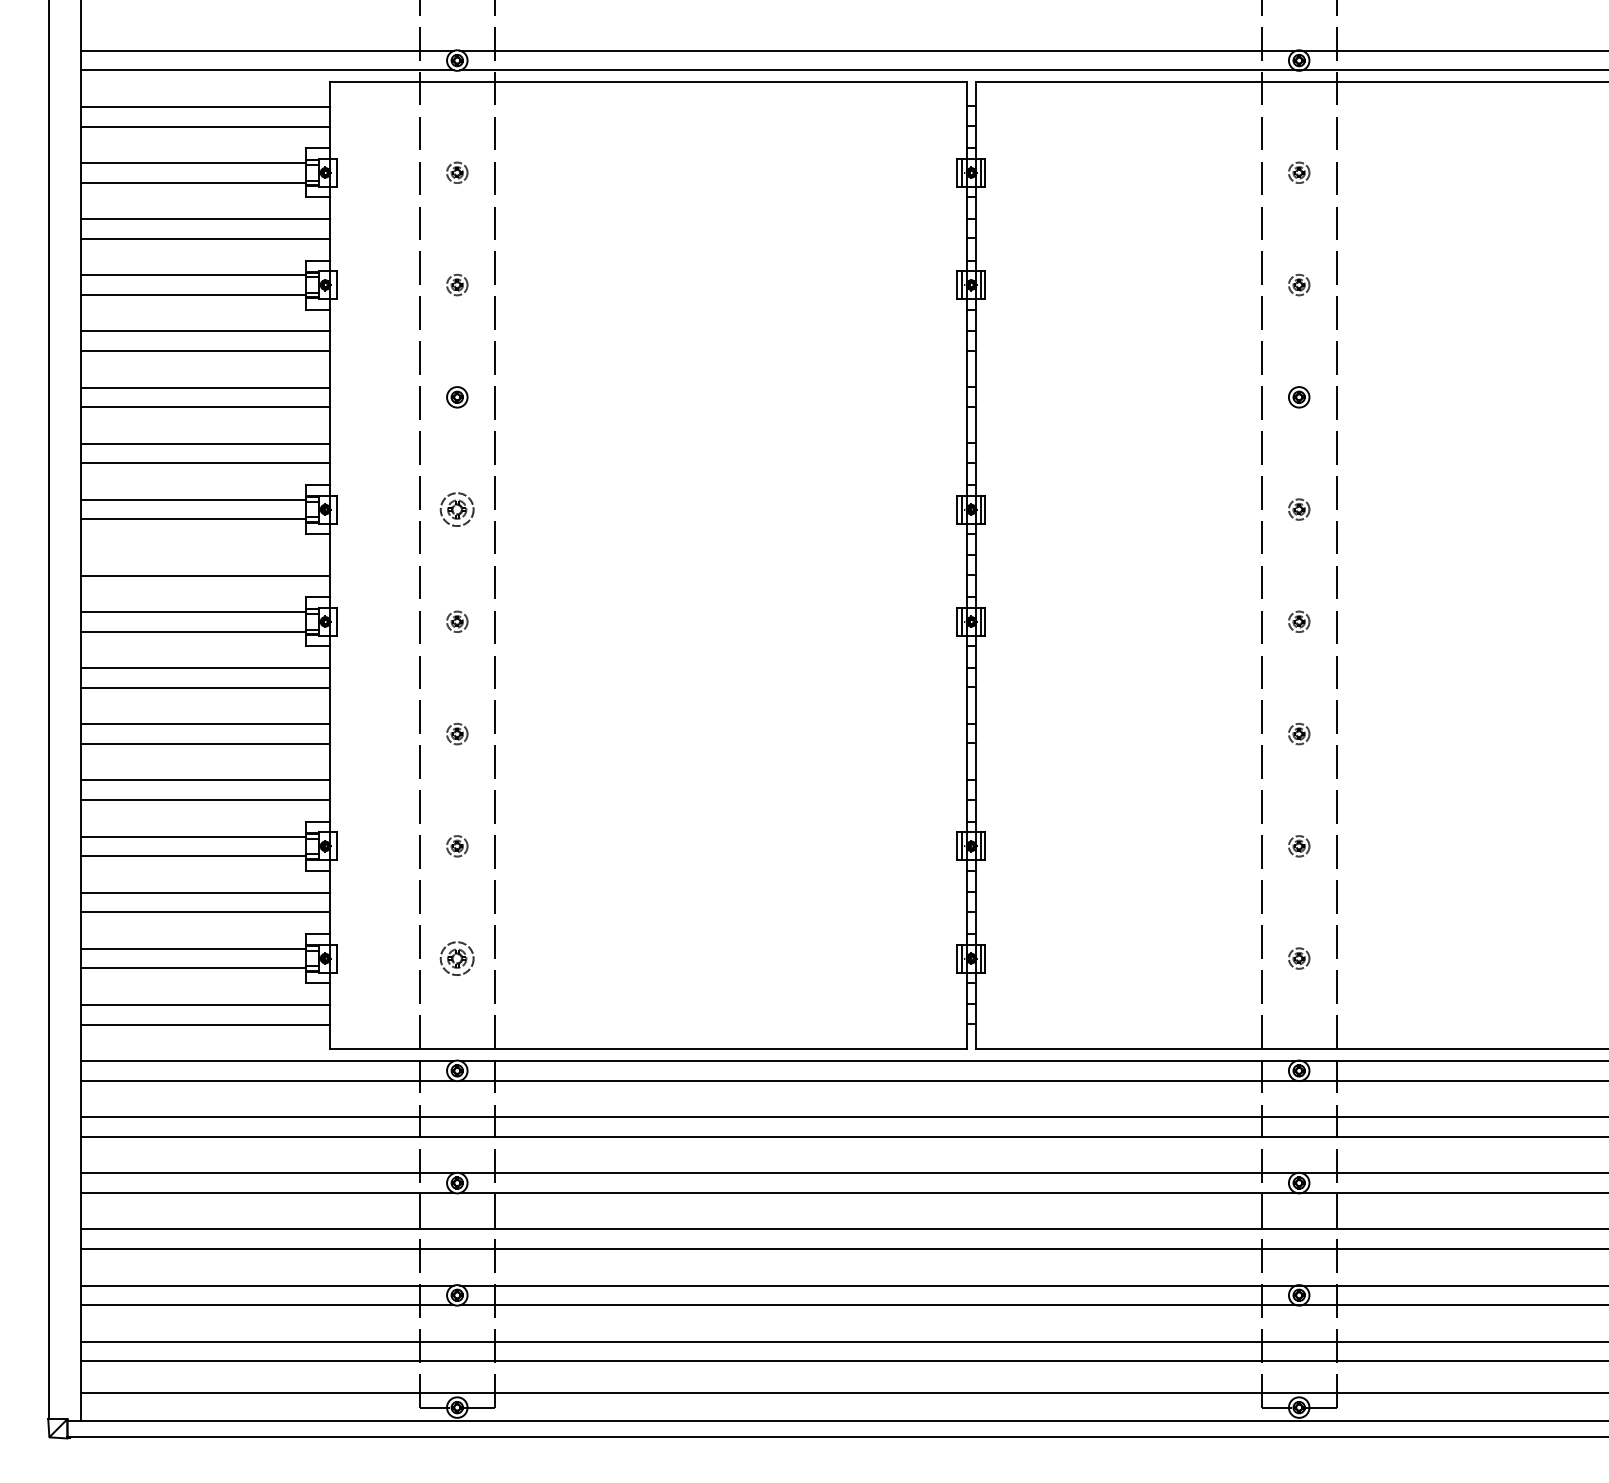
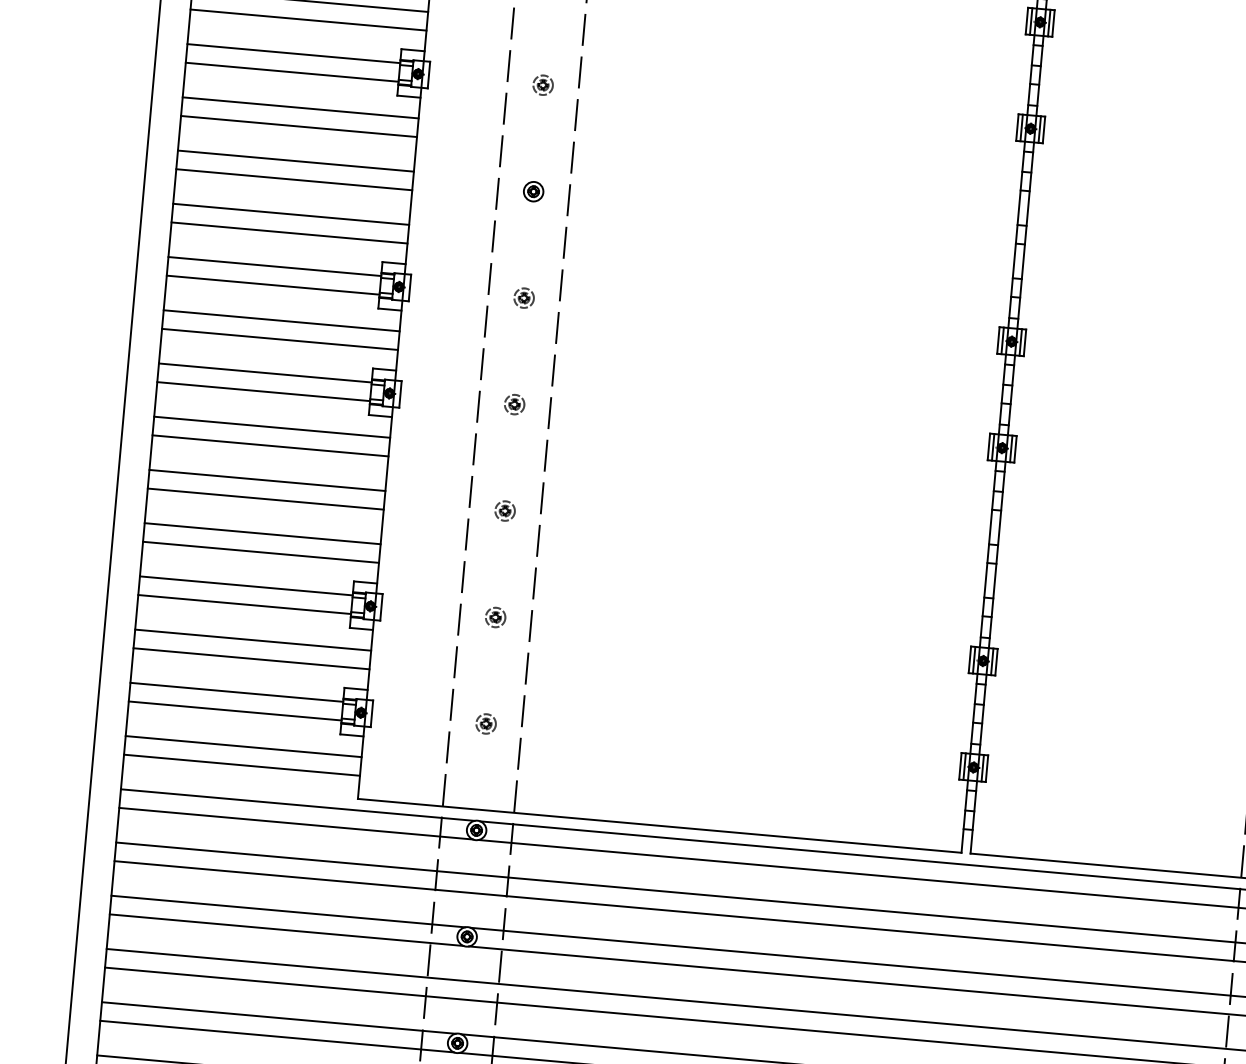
part: (457, 509) -> (524, 298), size x0.62
line: (205, 555) -> (281, 320), added
part: (457, 958) -> (486, 723), size x0.62

